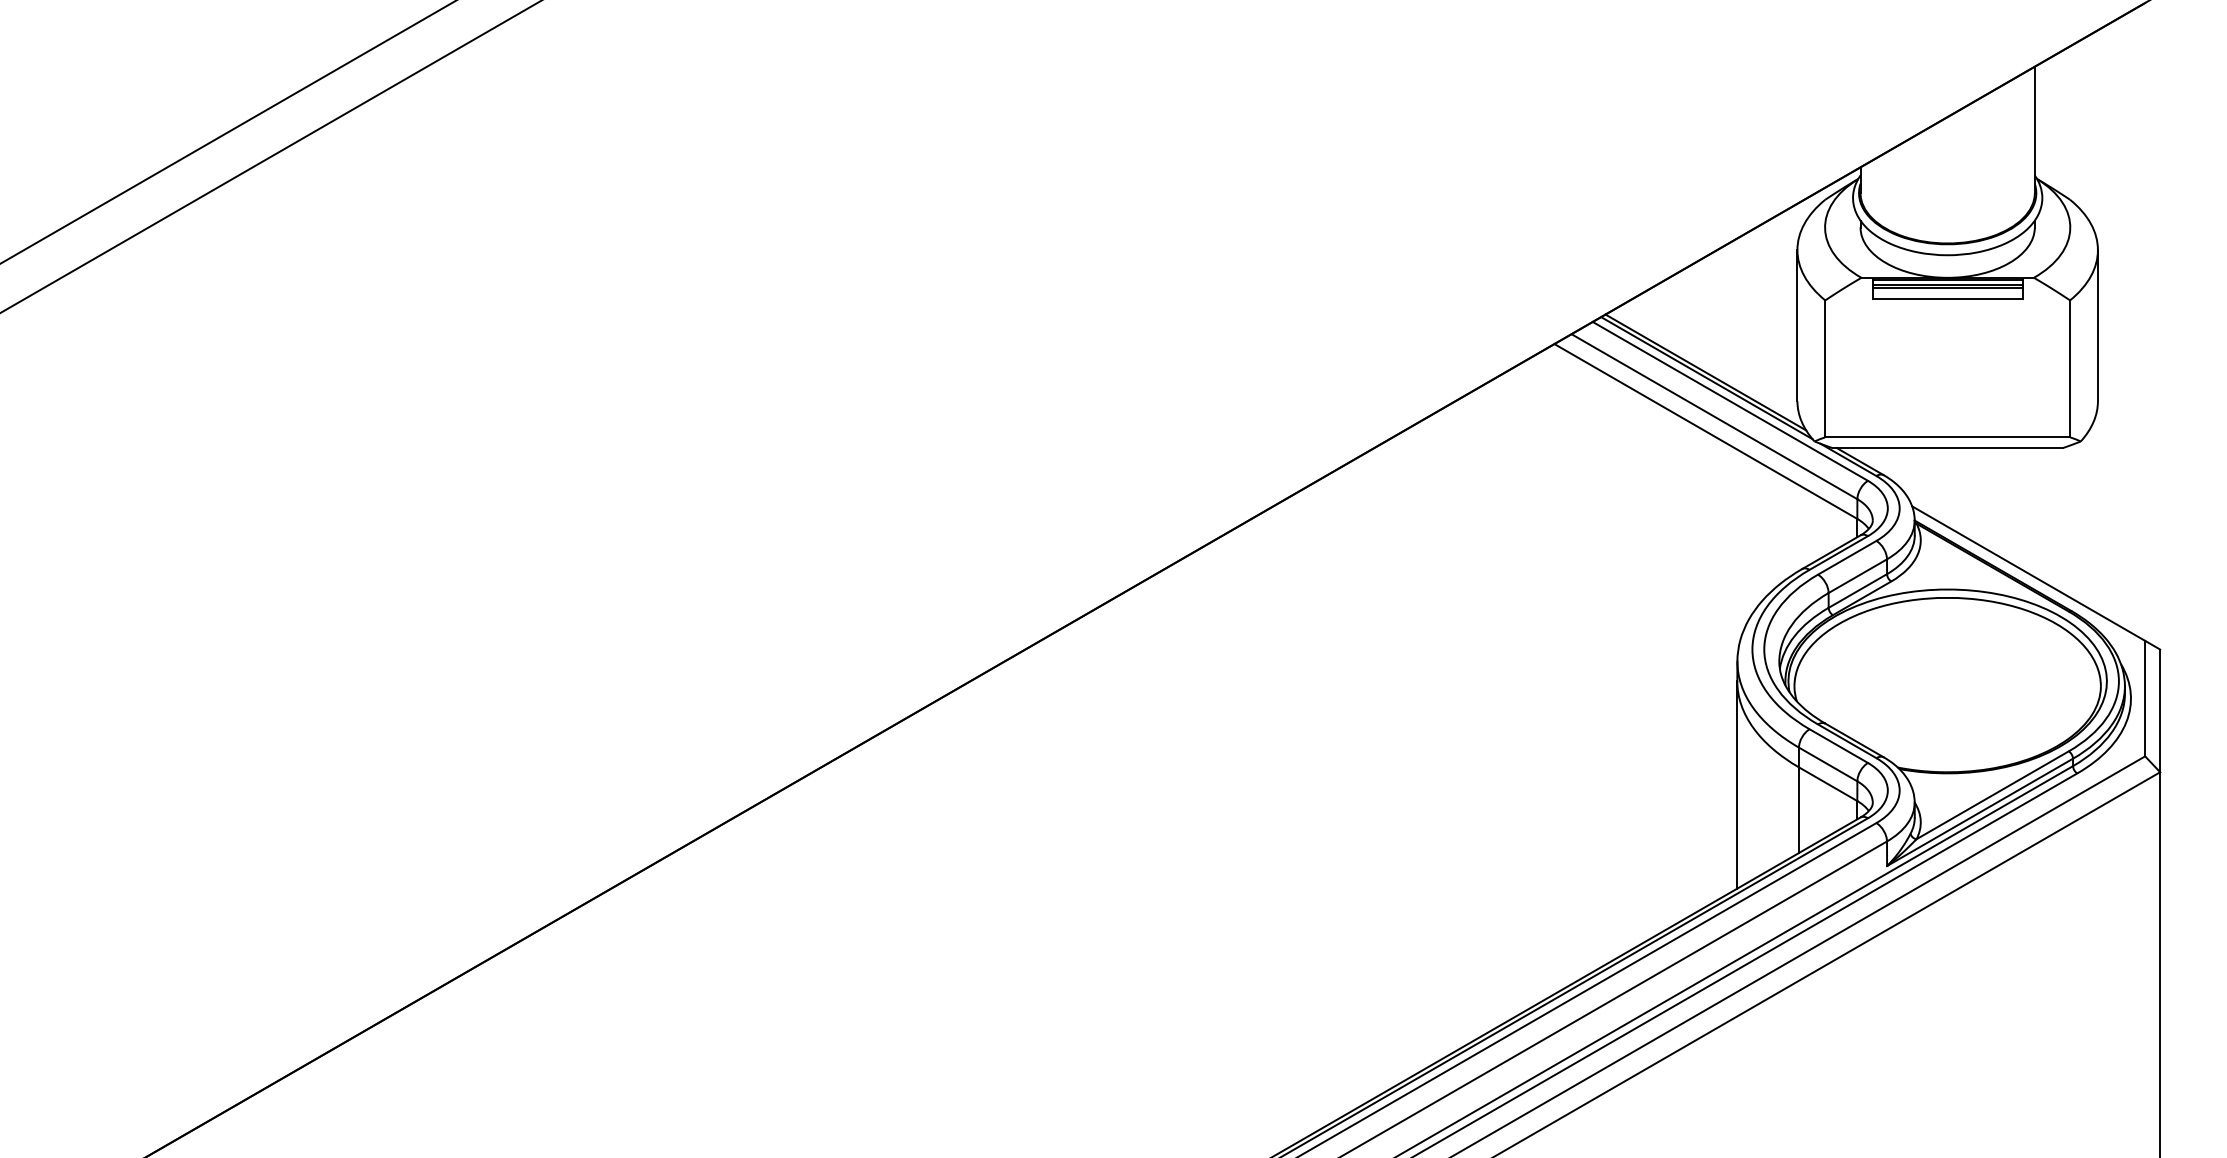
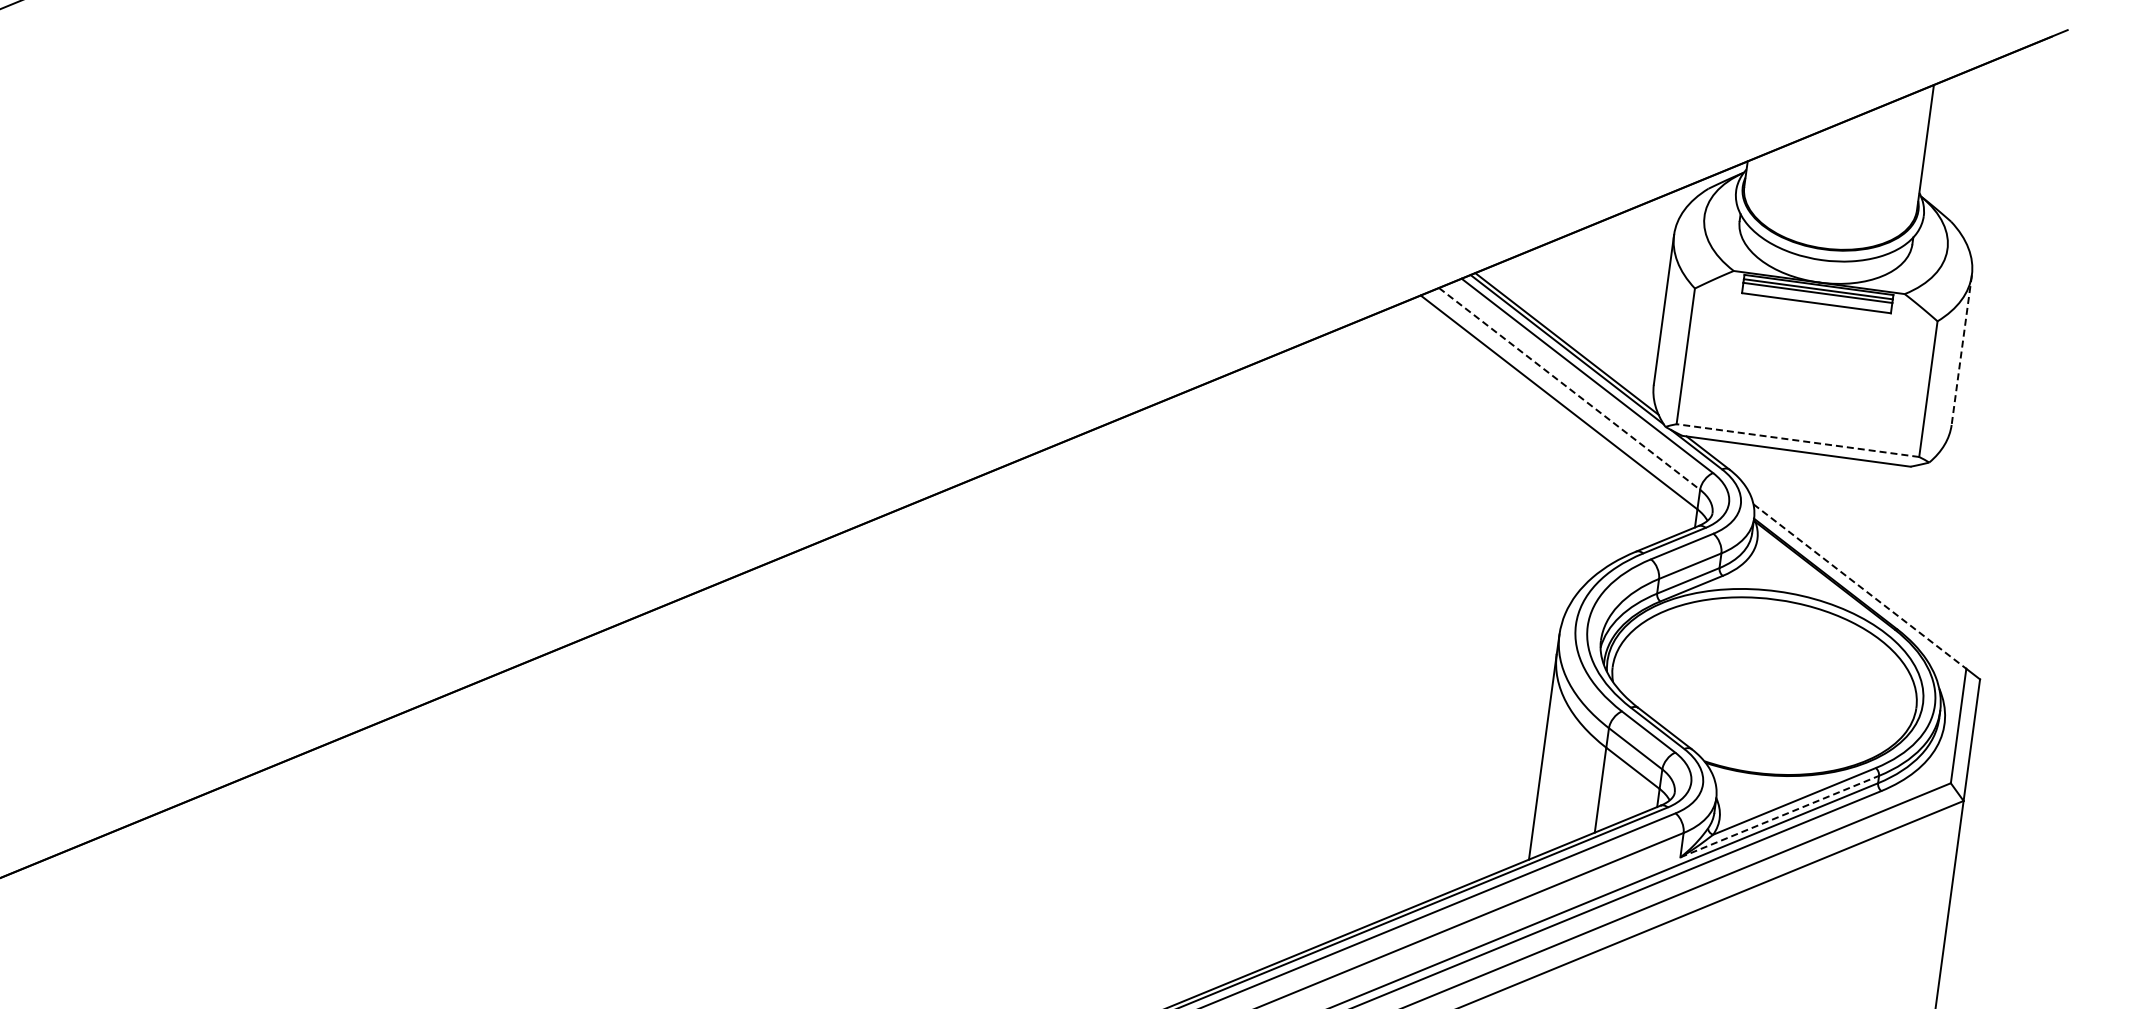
line: (2097, 325) -> (1961, 349), solid -> dashed
line: (1714, 416) -> (1569, 388), solid -> dashed
line: (1947, 437) -> (1797, 440), solid -> dashed
line: (2028, 573) -> (1859, 586), solid -> dashed
line: (1980, 812) -> (1780, 816), solid -> dashed

